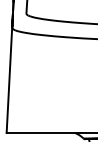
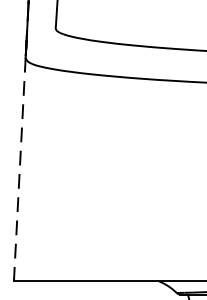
line: (9, 80) -> (19, 170), solid -> dashed

